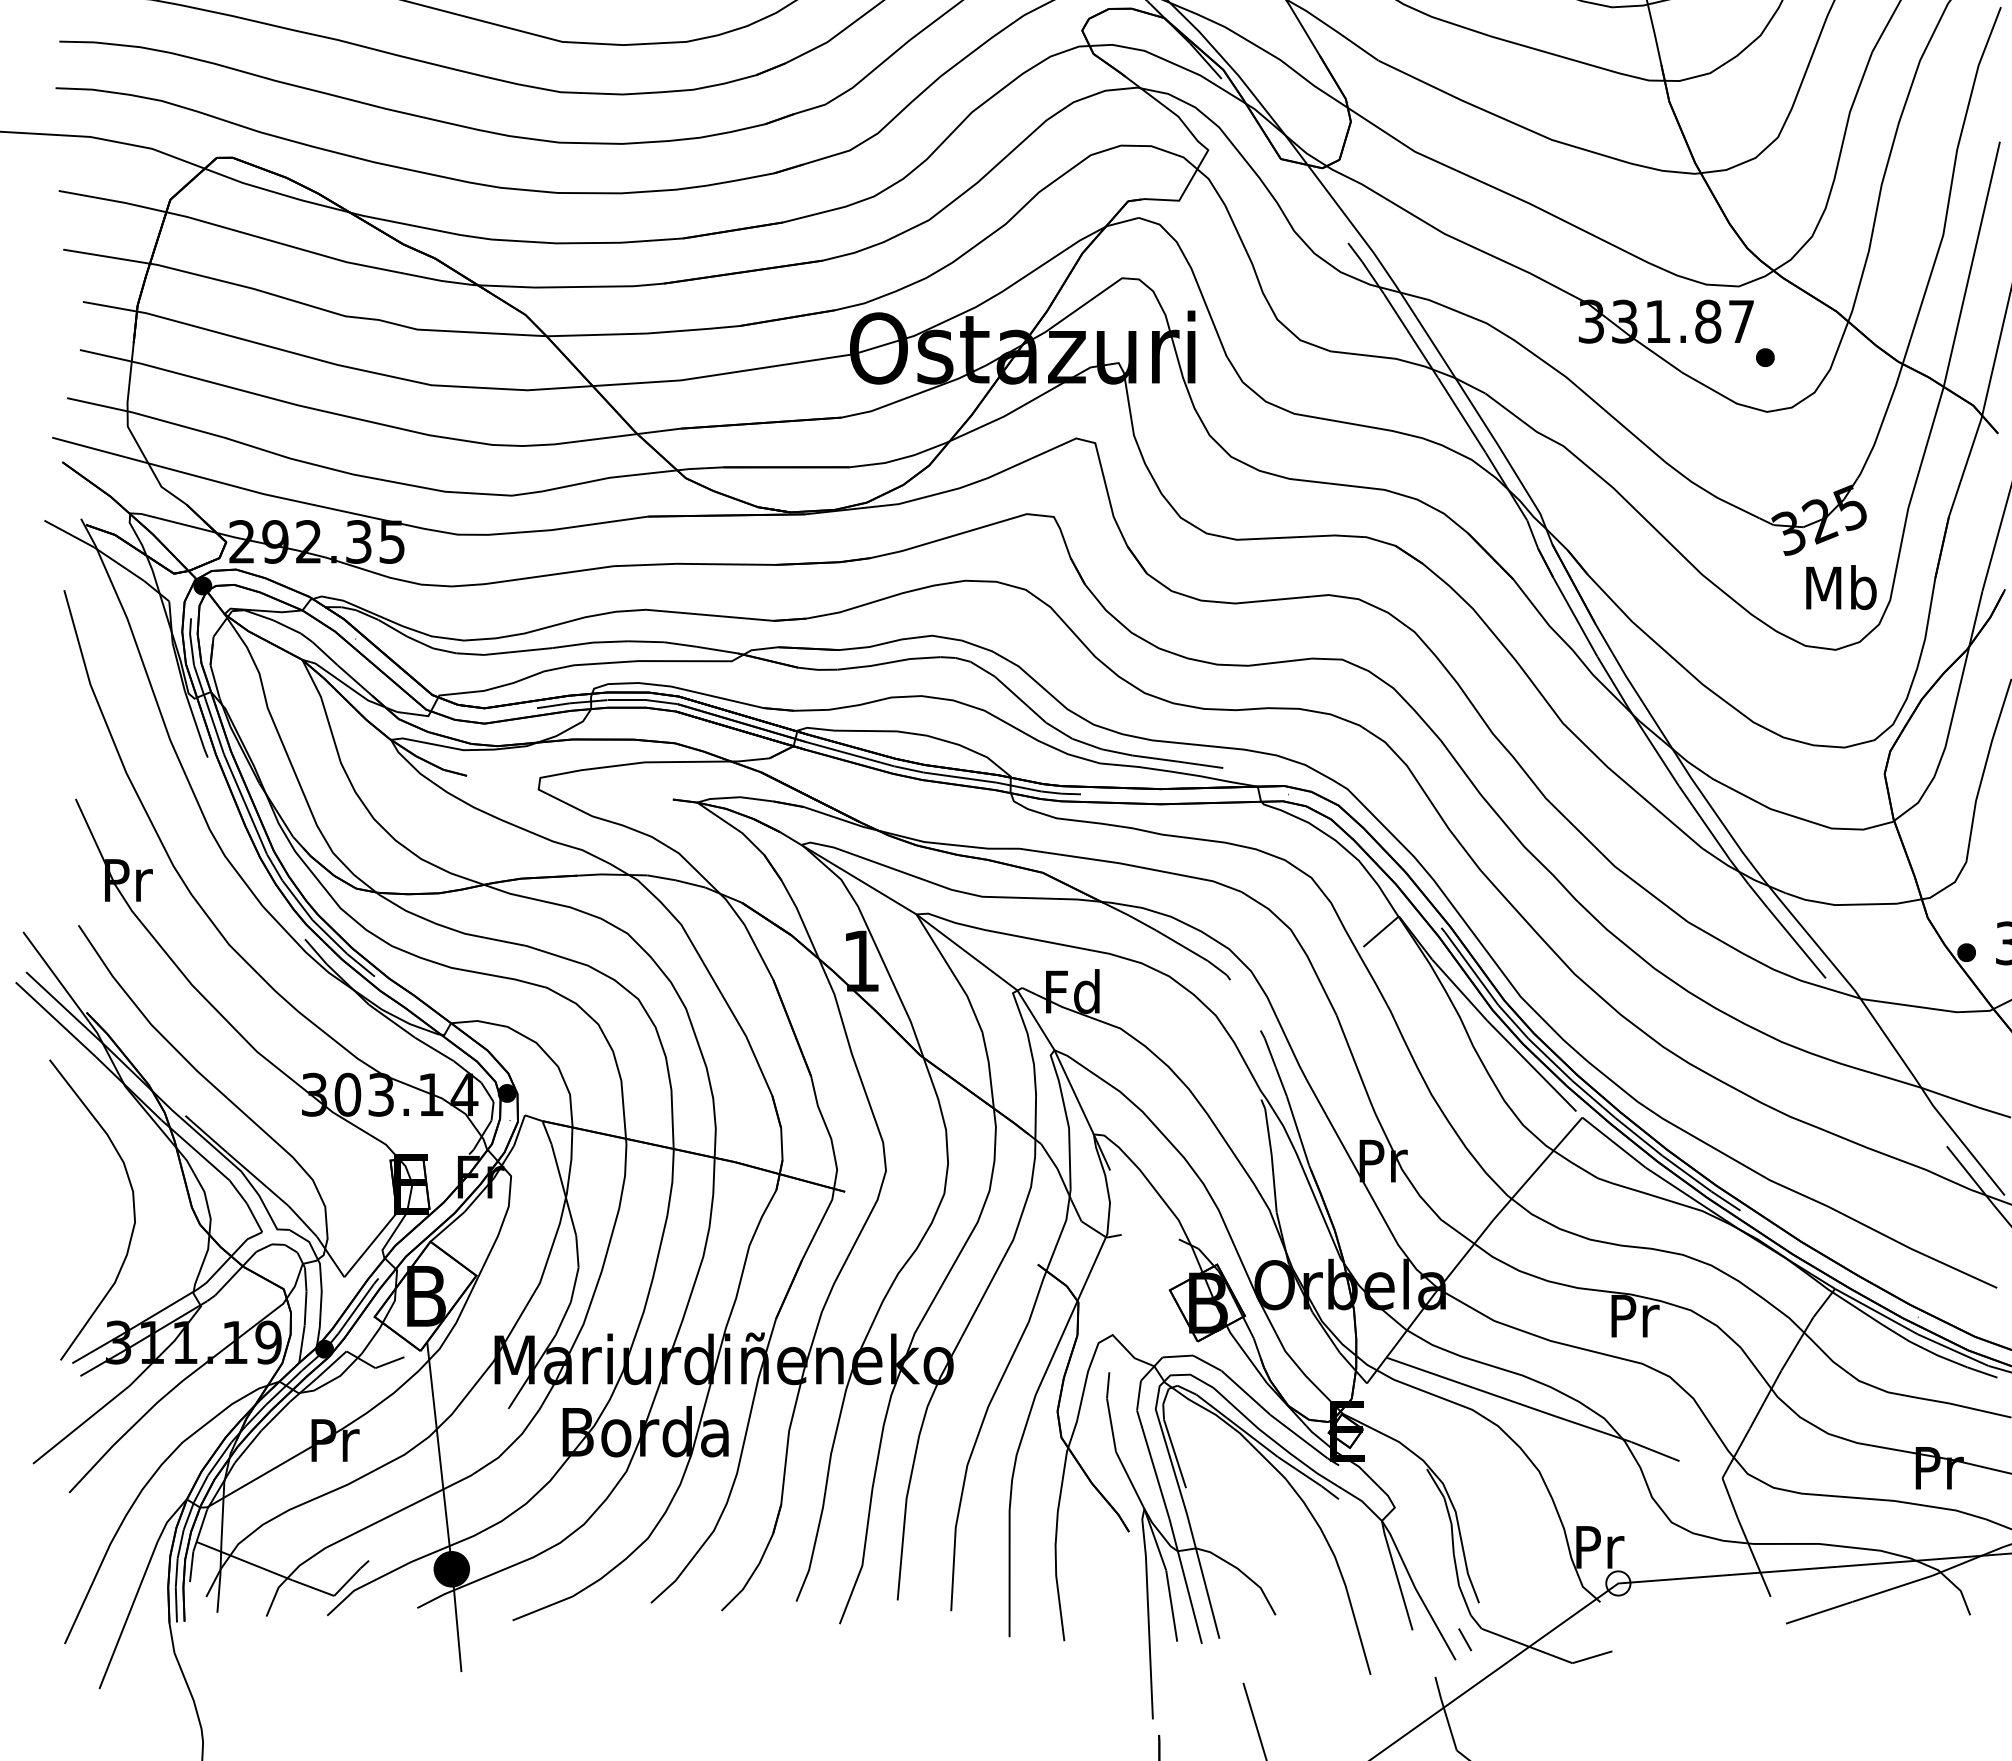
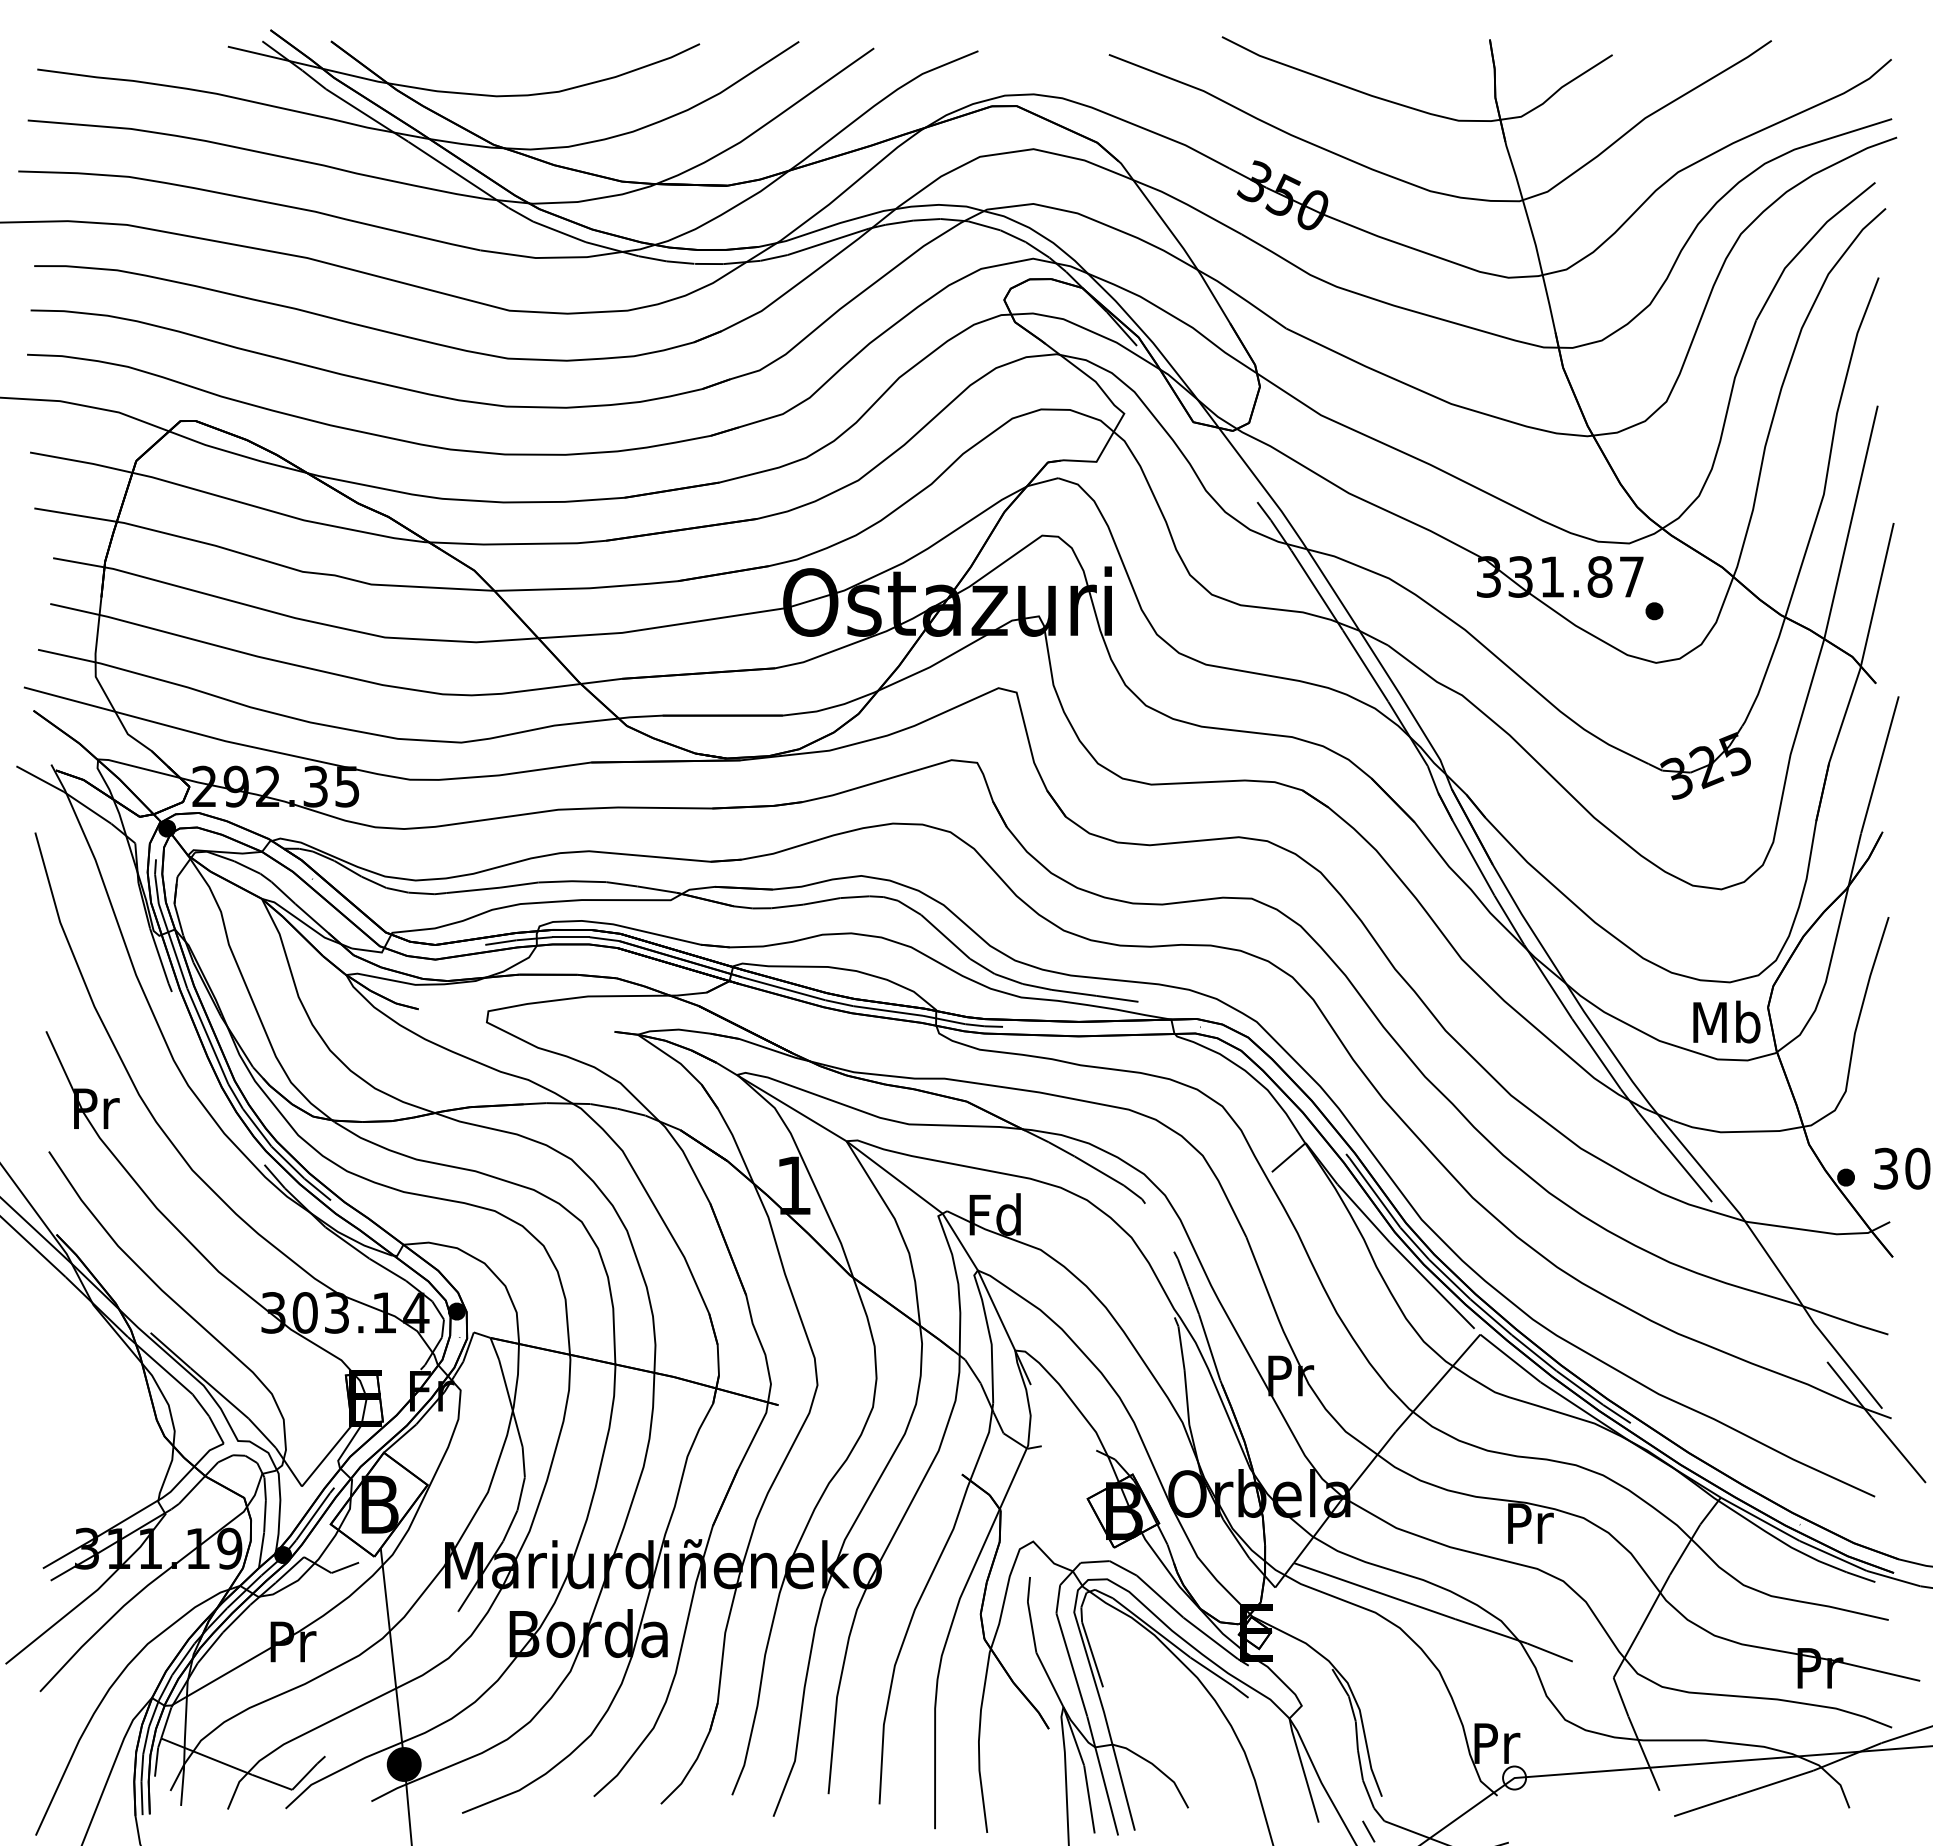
text: (1841, 586) -> (1726, 1021), moved
curve: (132, 1206) -> (100, 1419), removed

